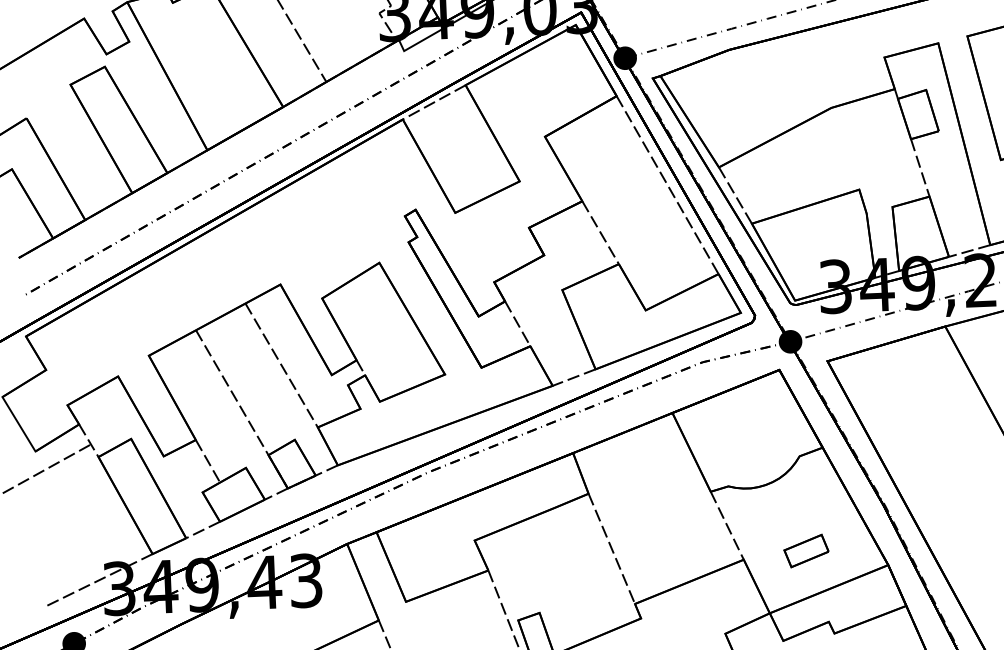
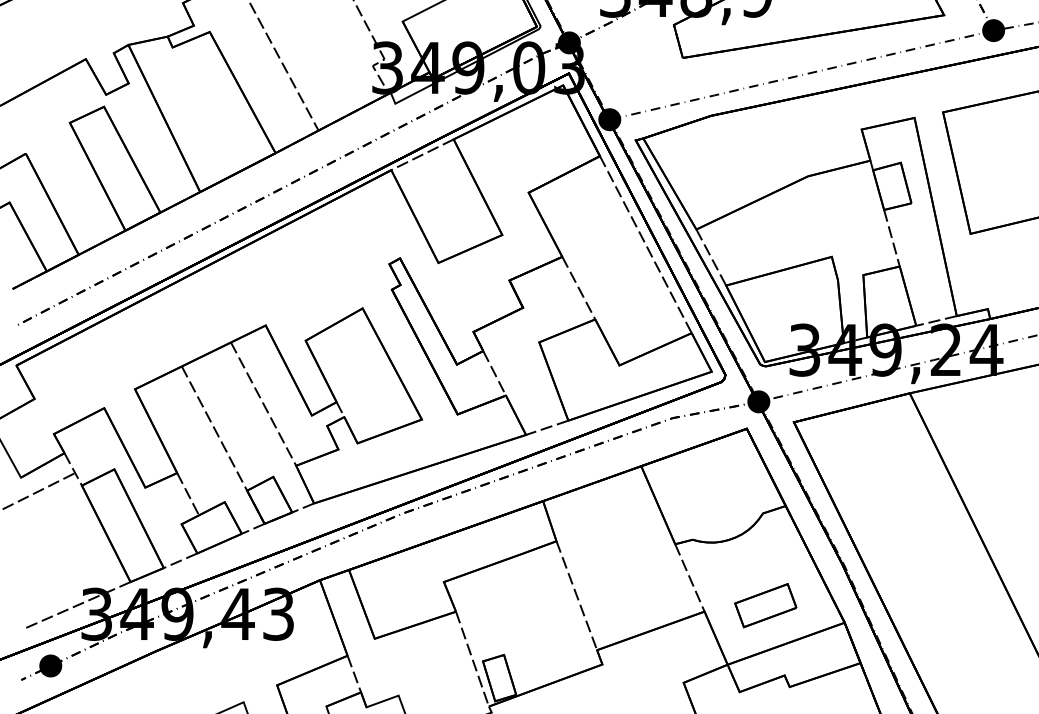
part: (806, 550) -> (765, 605), size x1.43

